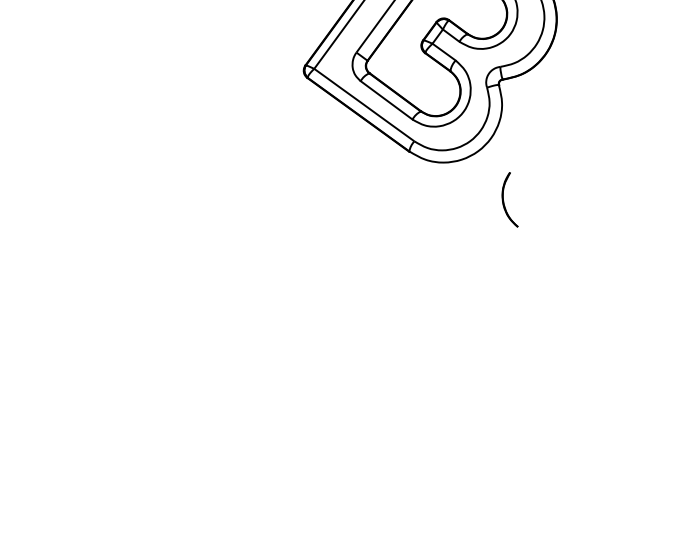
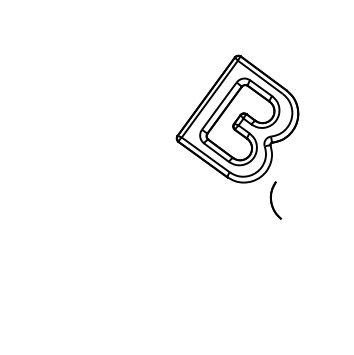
part: (509, 199) -> (275, 200), size x1.43

